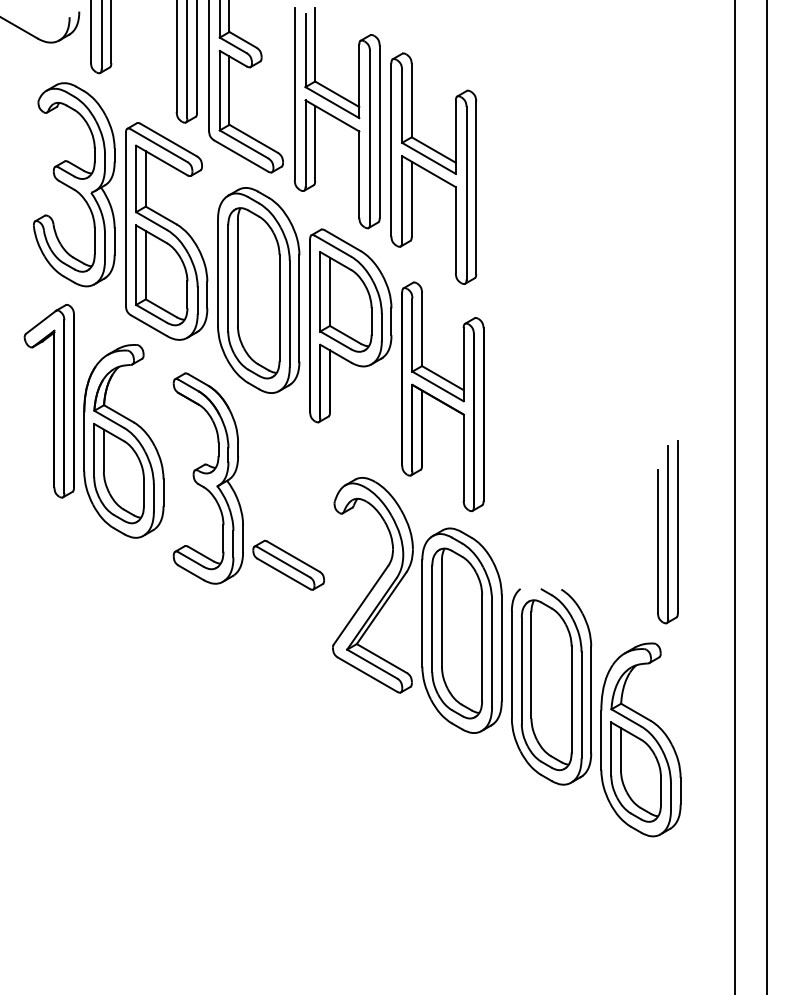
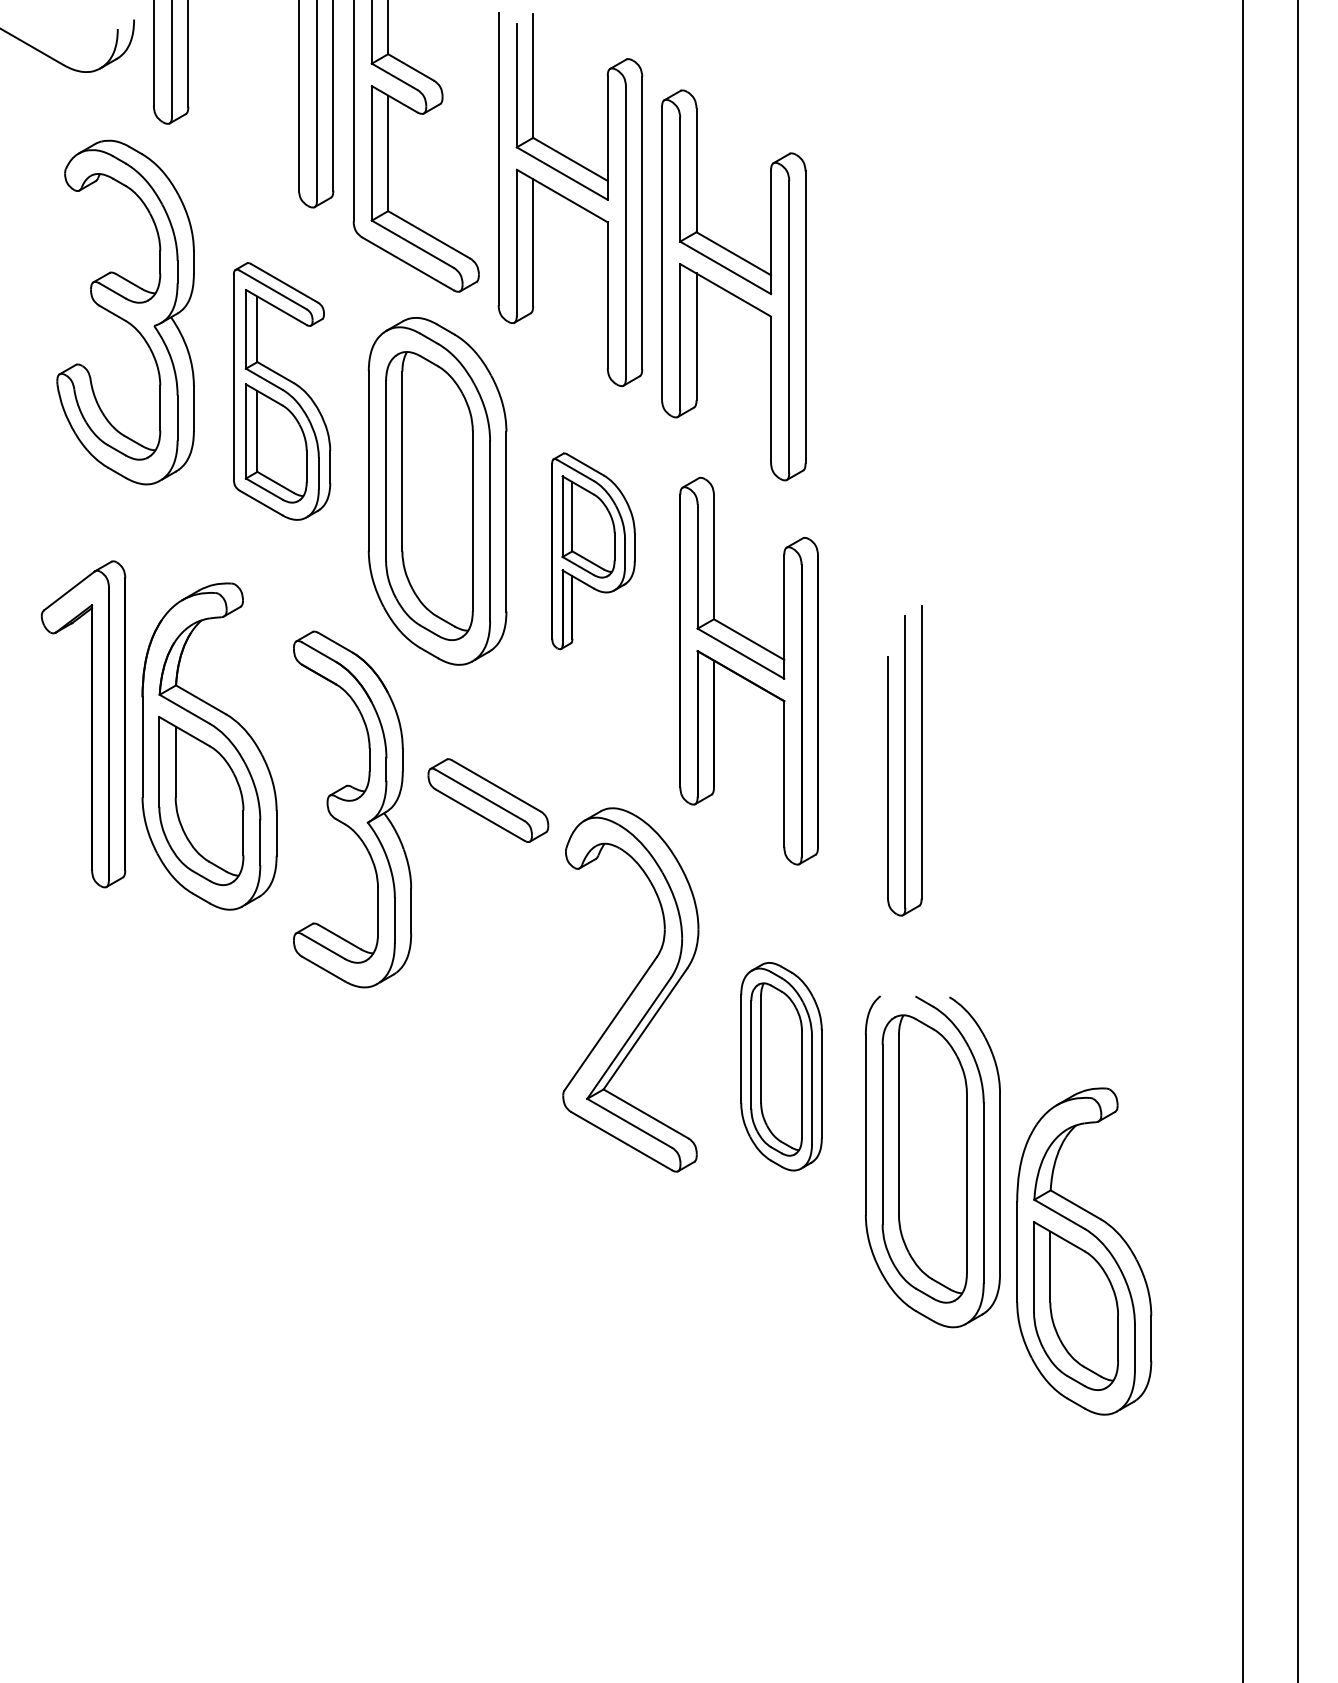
part: (166, 231) -> (281, 391), size x0.7
part: (350, 325) -> (592, 550), size x0.6
part: (48, 401) -> (82, 724), moved
part: (667, 532) -> (904, 761), moved
part: (288, 564) -> (488, 799), moved
part: (461, 630) -> (780, 1066), size x0.6

